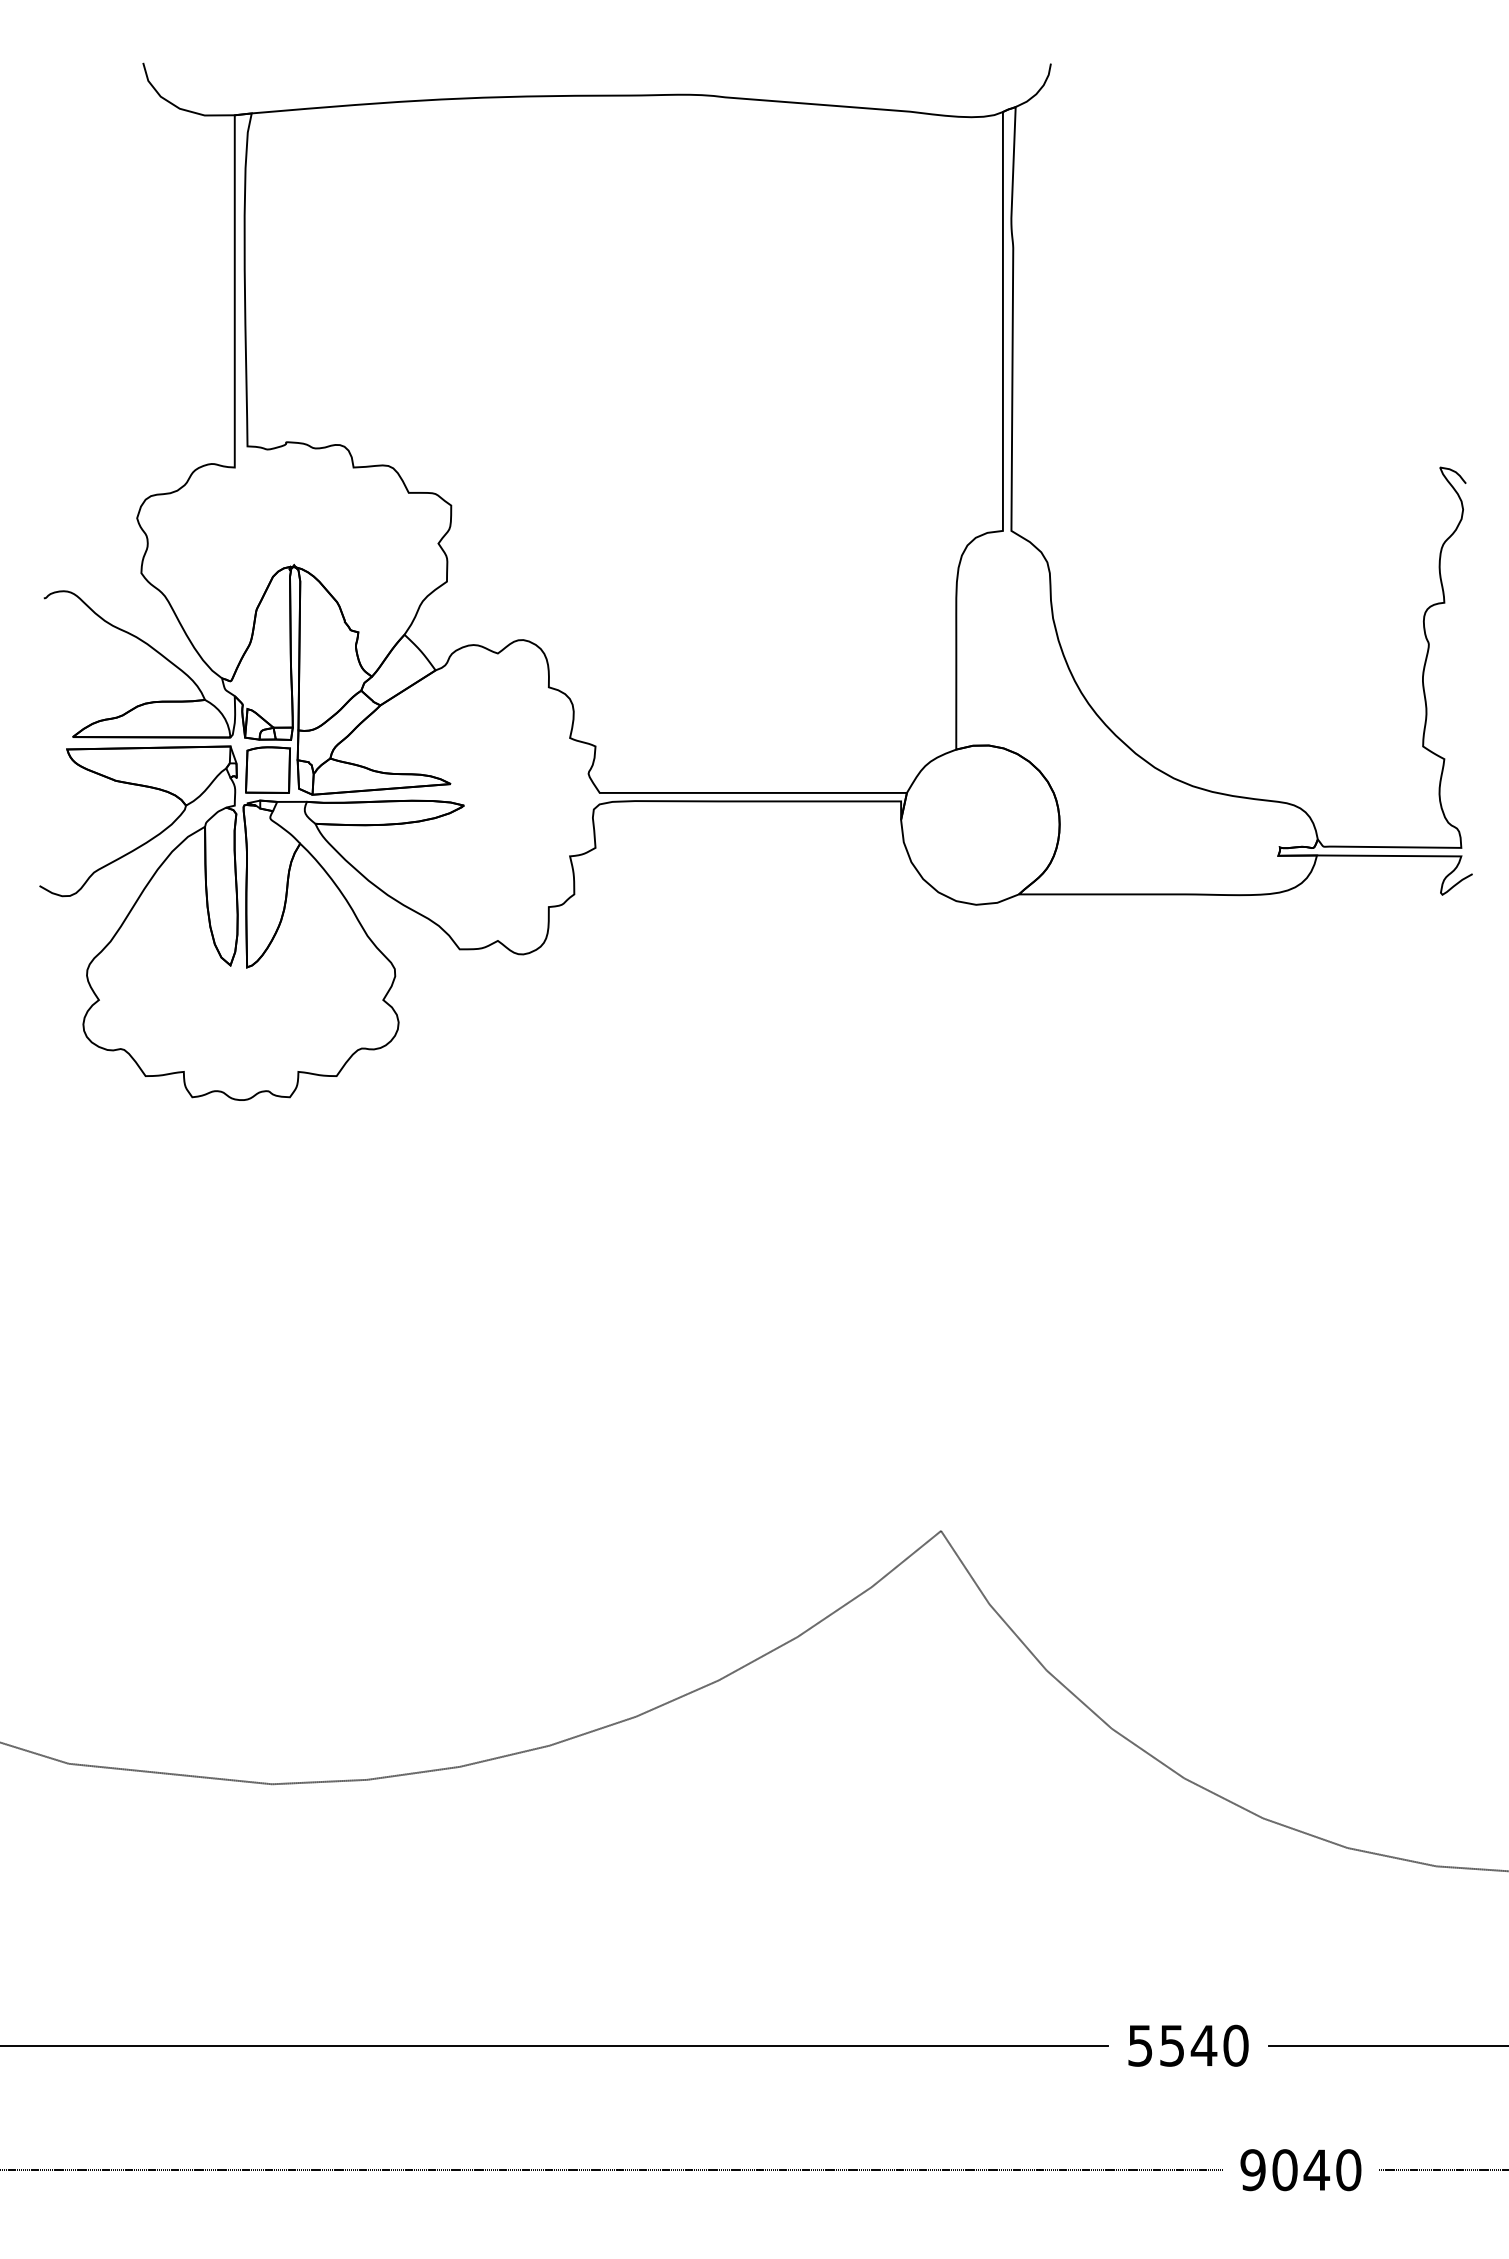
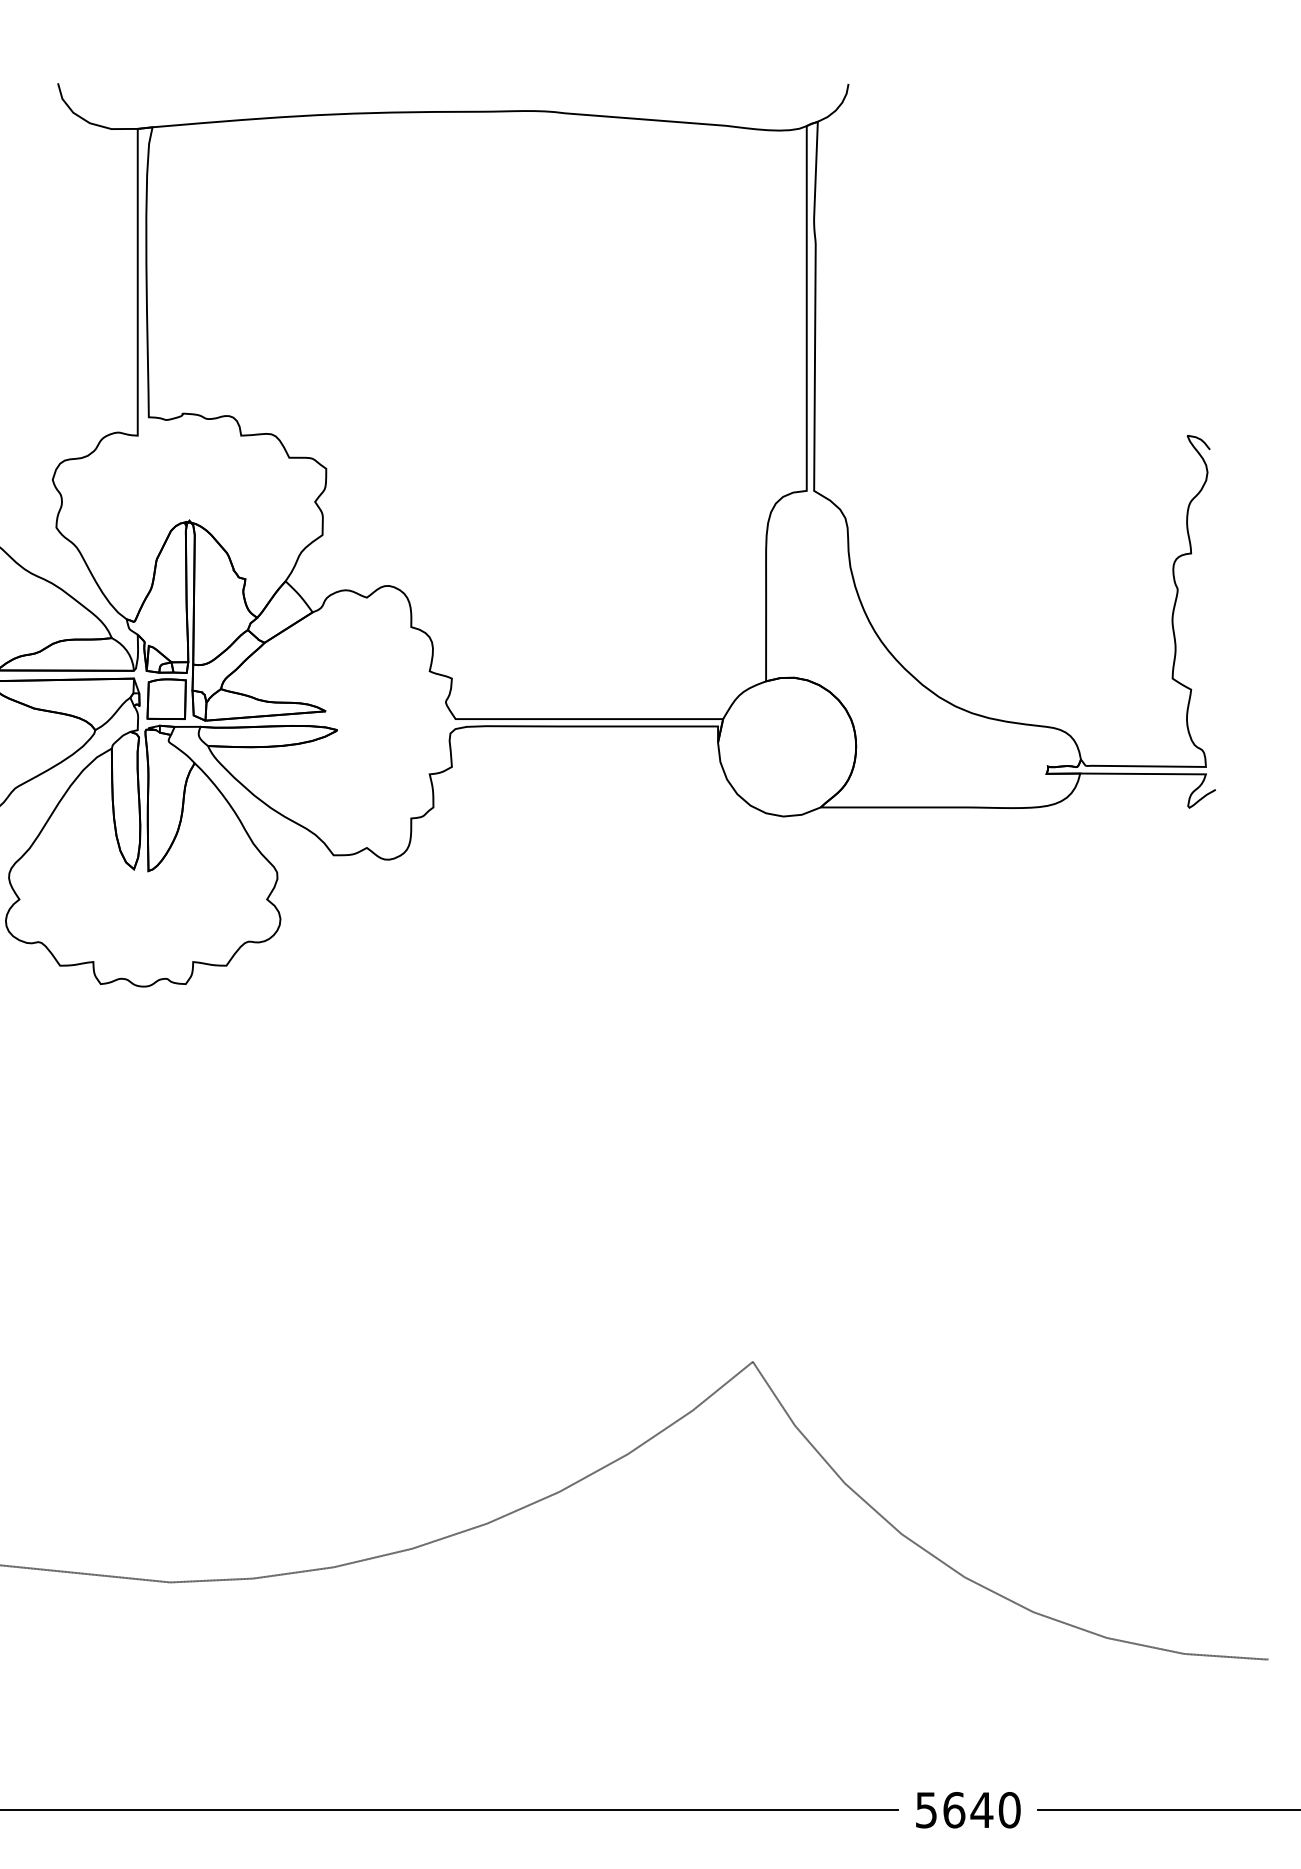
text: (1172, 2045) -> (954, 1809), 5540 -> 5640

